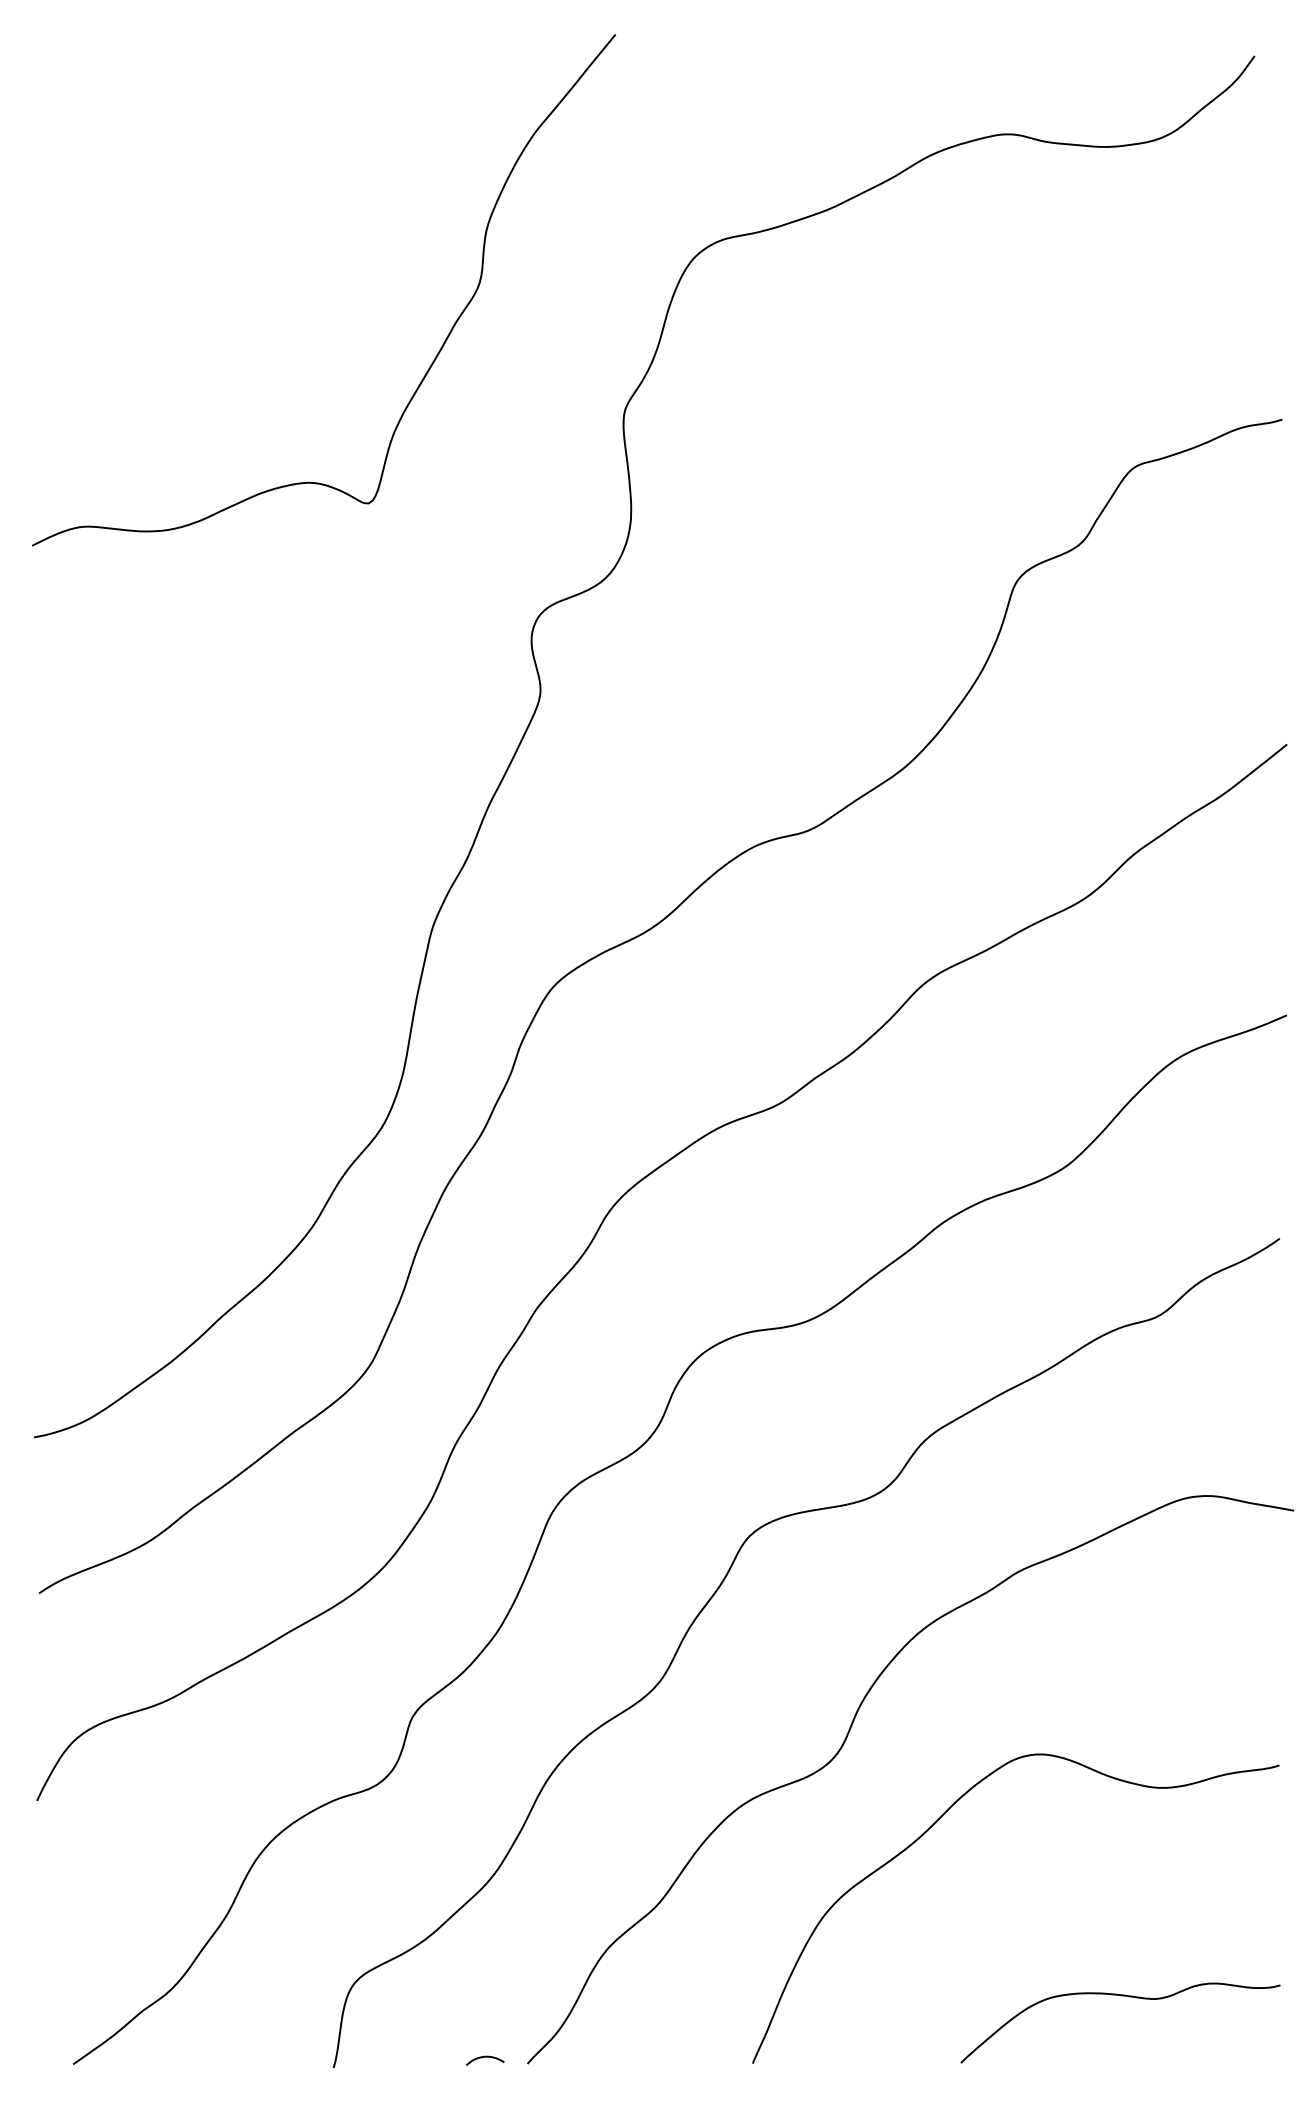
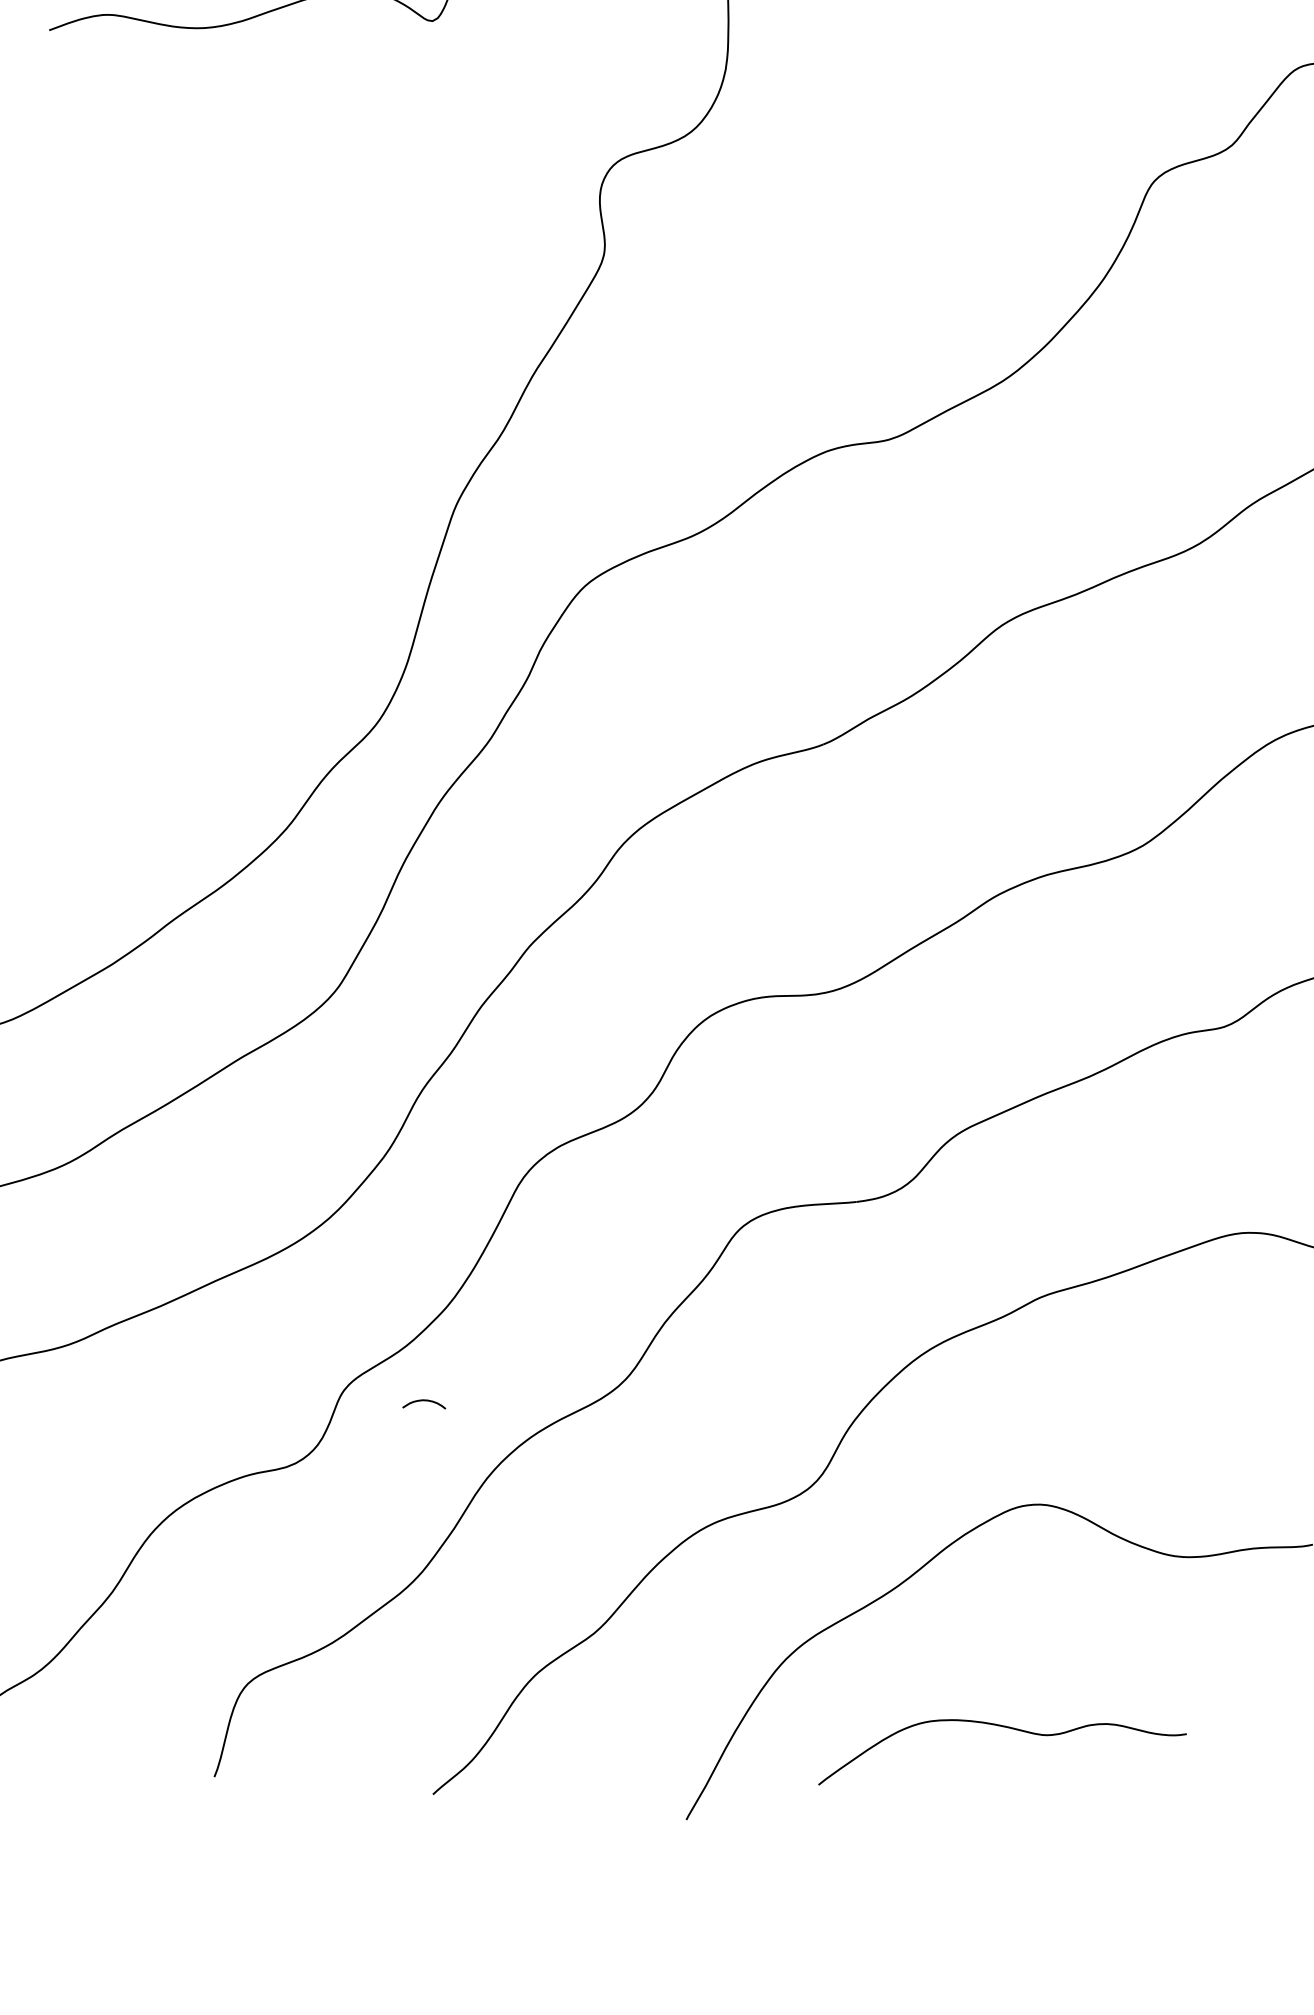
curve: (1121, 1996) -> (1006, 1728), moved
curve: (484, 2057) -> (424, 1401), moved

